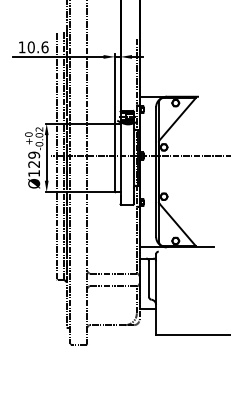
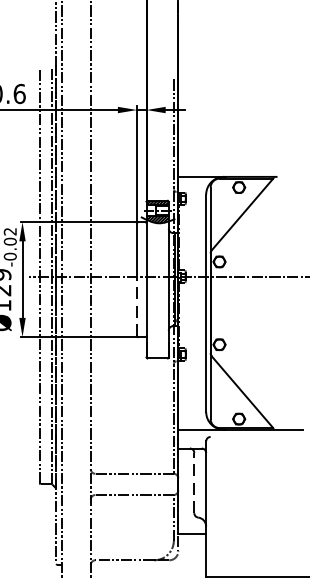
line: (114, 174) -> (136, 307), solid -> dashed
line: (149, 279) -> (195, 483), solid -> dashed

